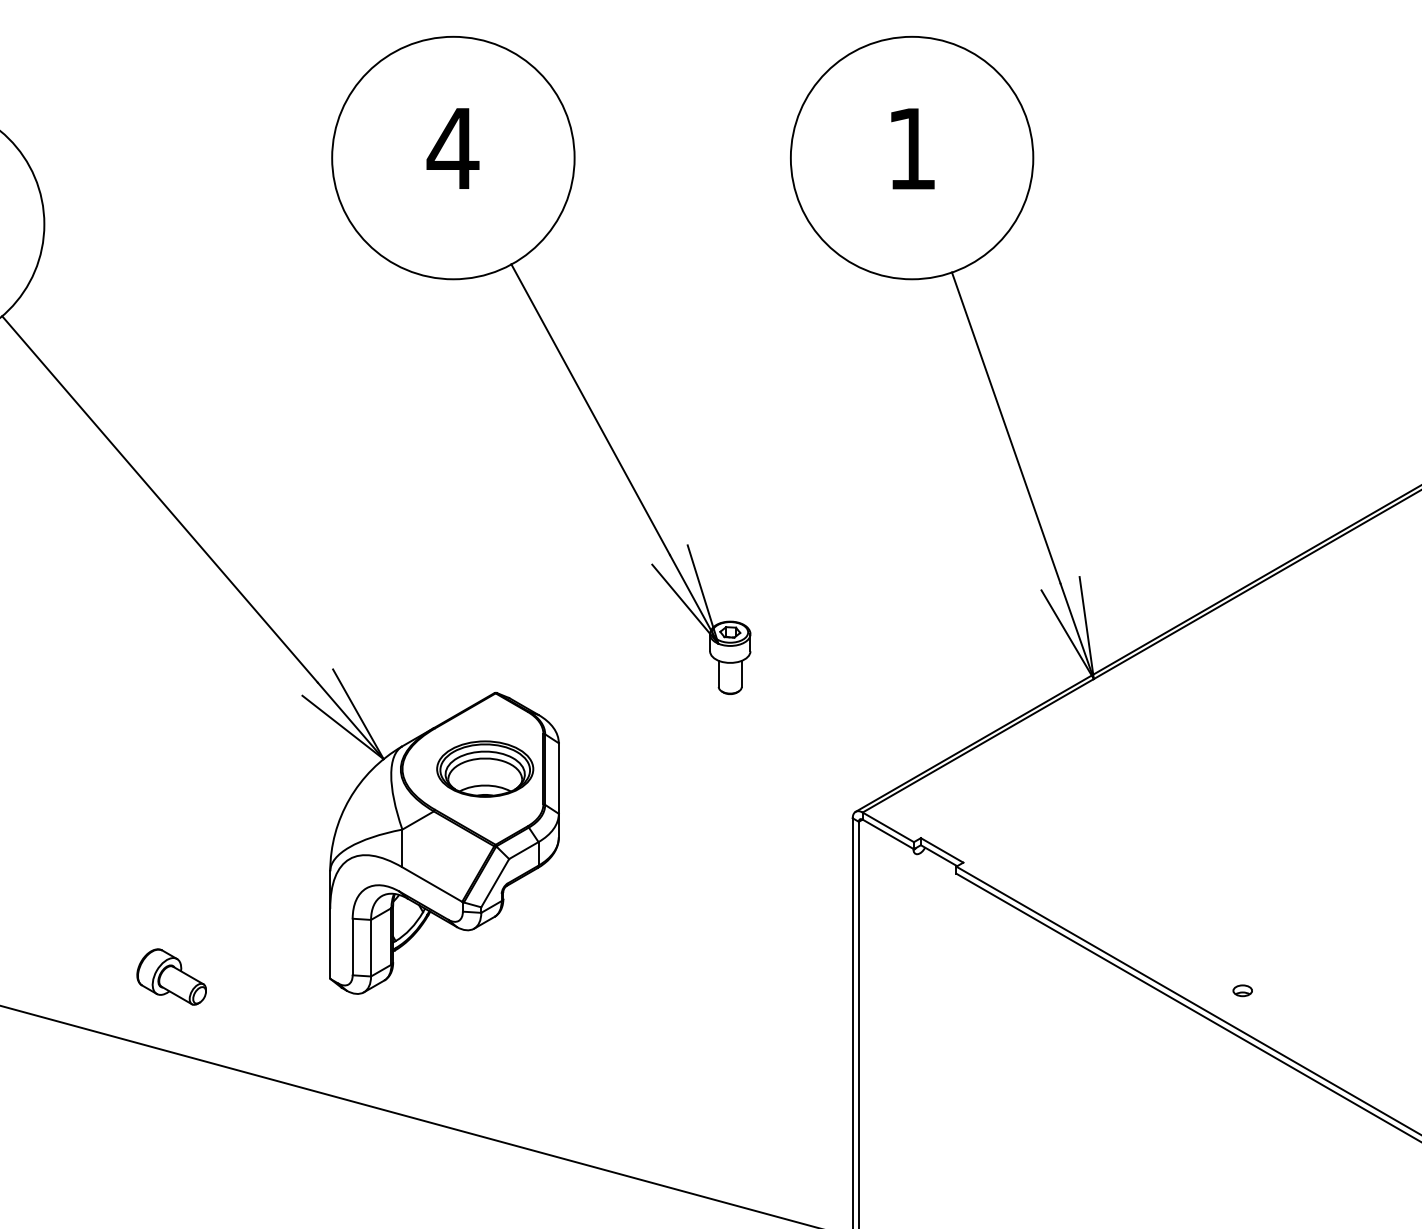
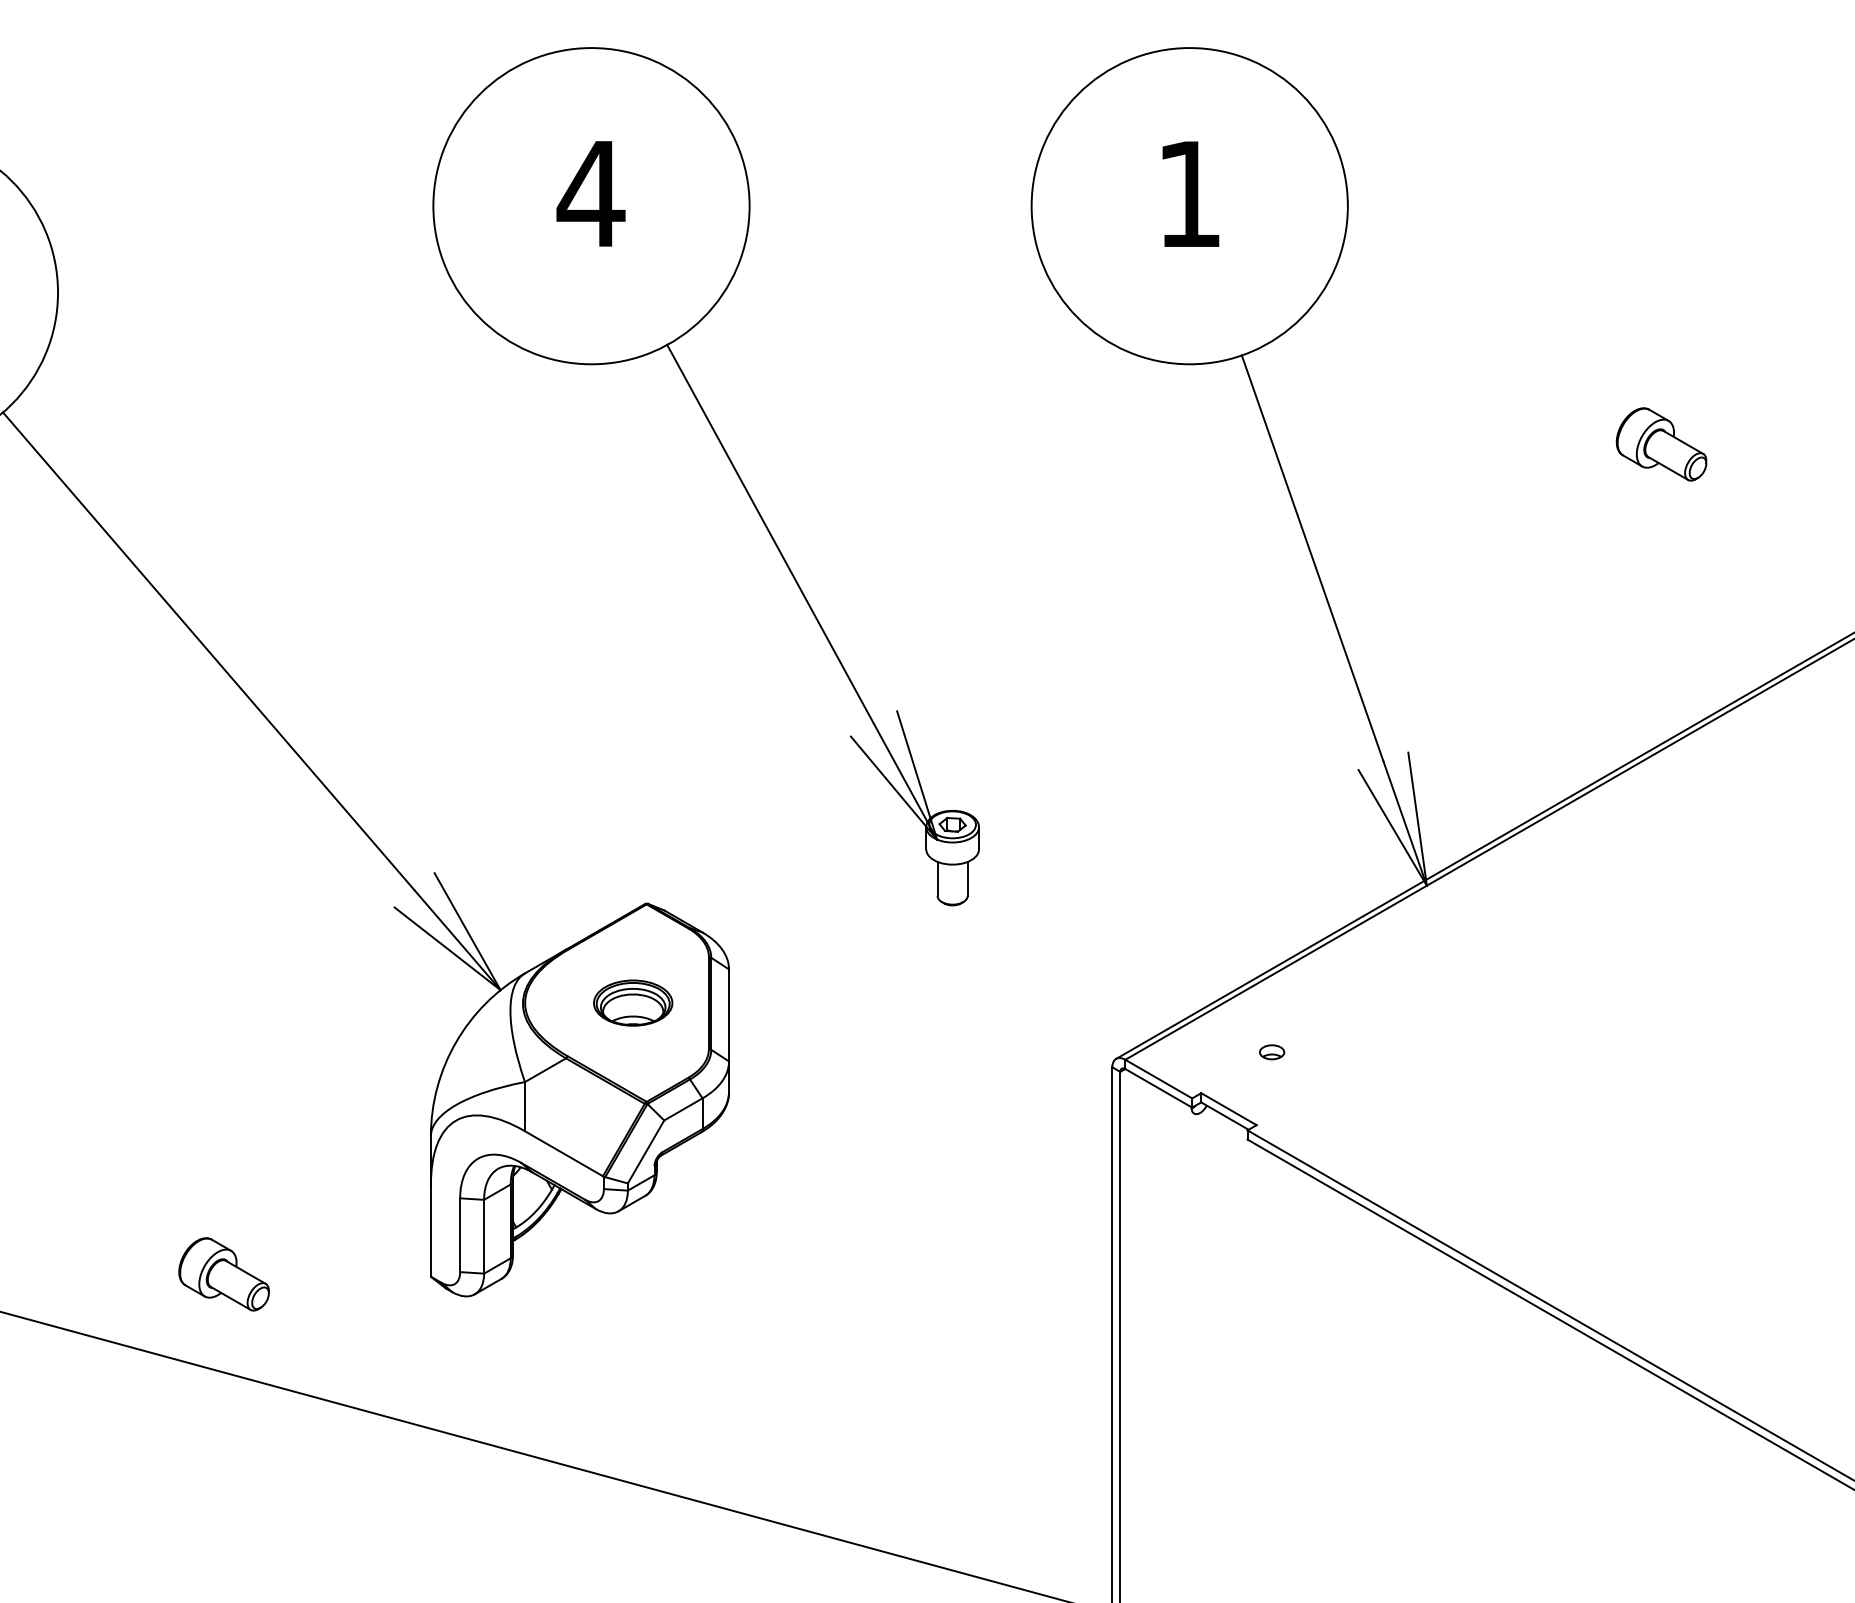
part: (1273, 340) -> (1661, 444), added
part: (485, 768) -> (633, 1002), size x0.62
part: (1243, 990) -> (1272, 1052), moved

